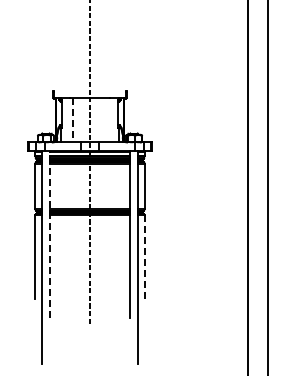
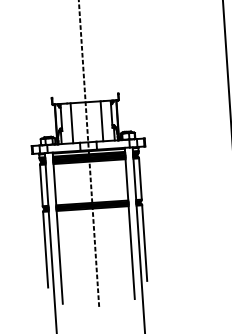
line: (73, 120) -> (71, 123), dashed -> solid
line: (106, 120) -> (101, 121), added
line: (50, 233) -> (57, 227), dashed -> solid
line: (144, 257) -> (144, 243), dashed -> solid

